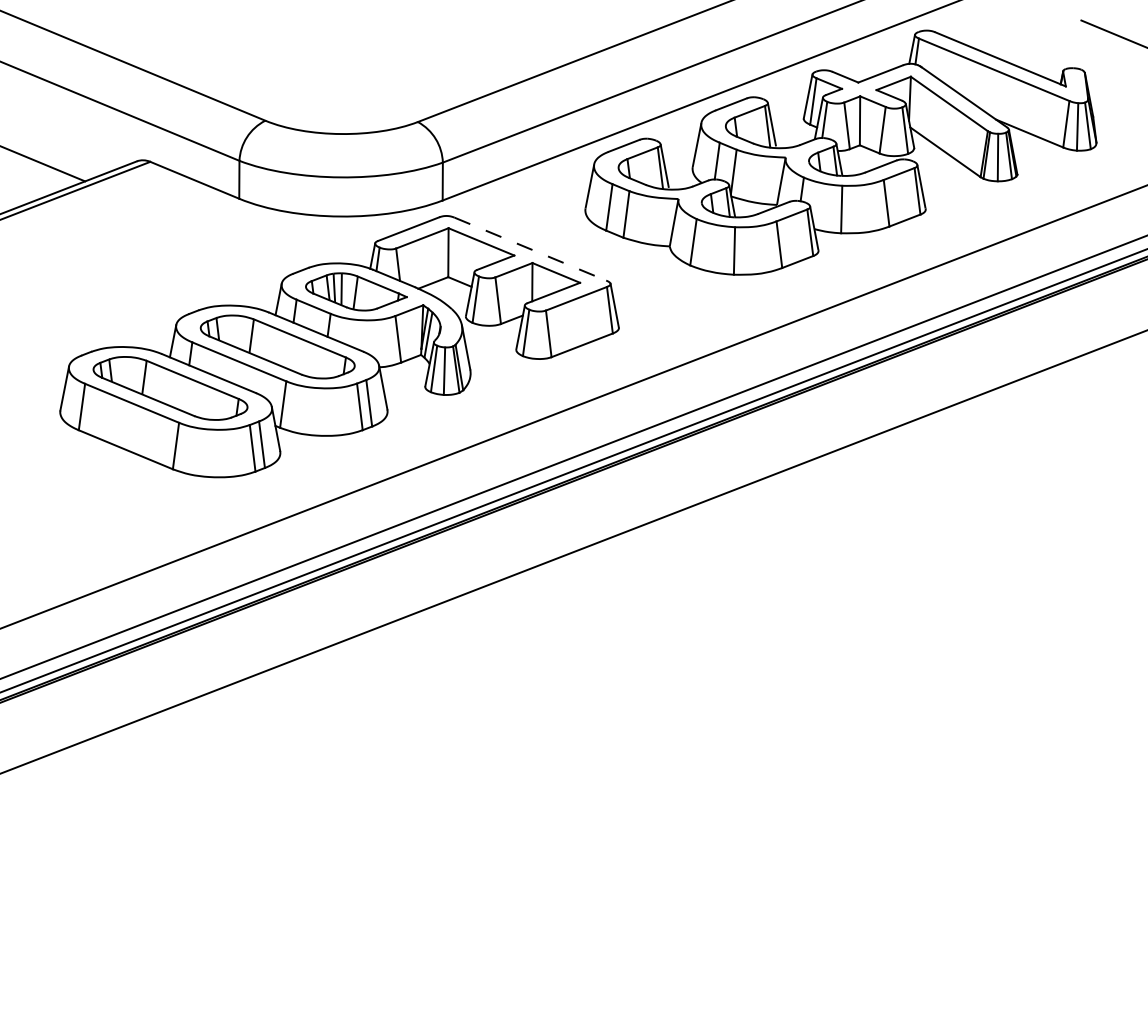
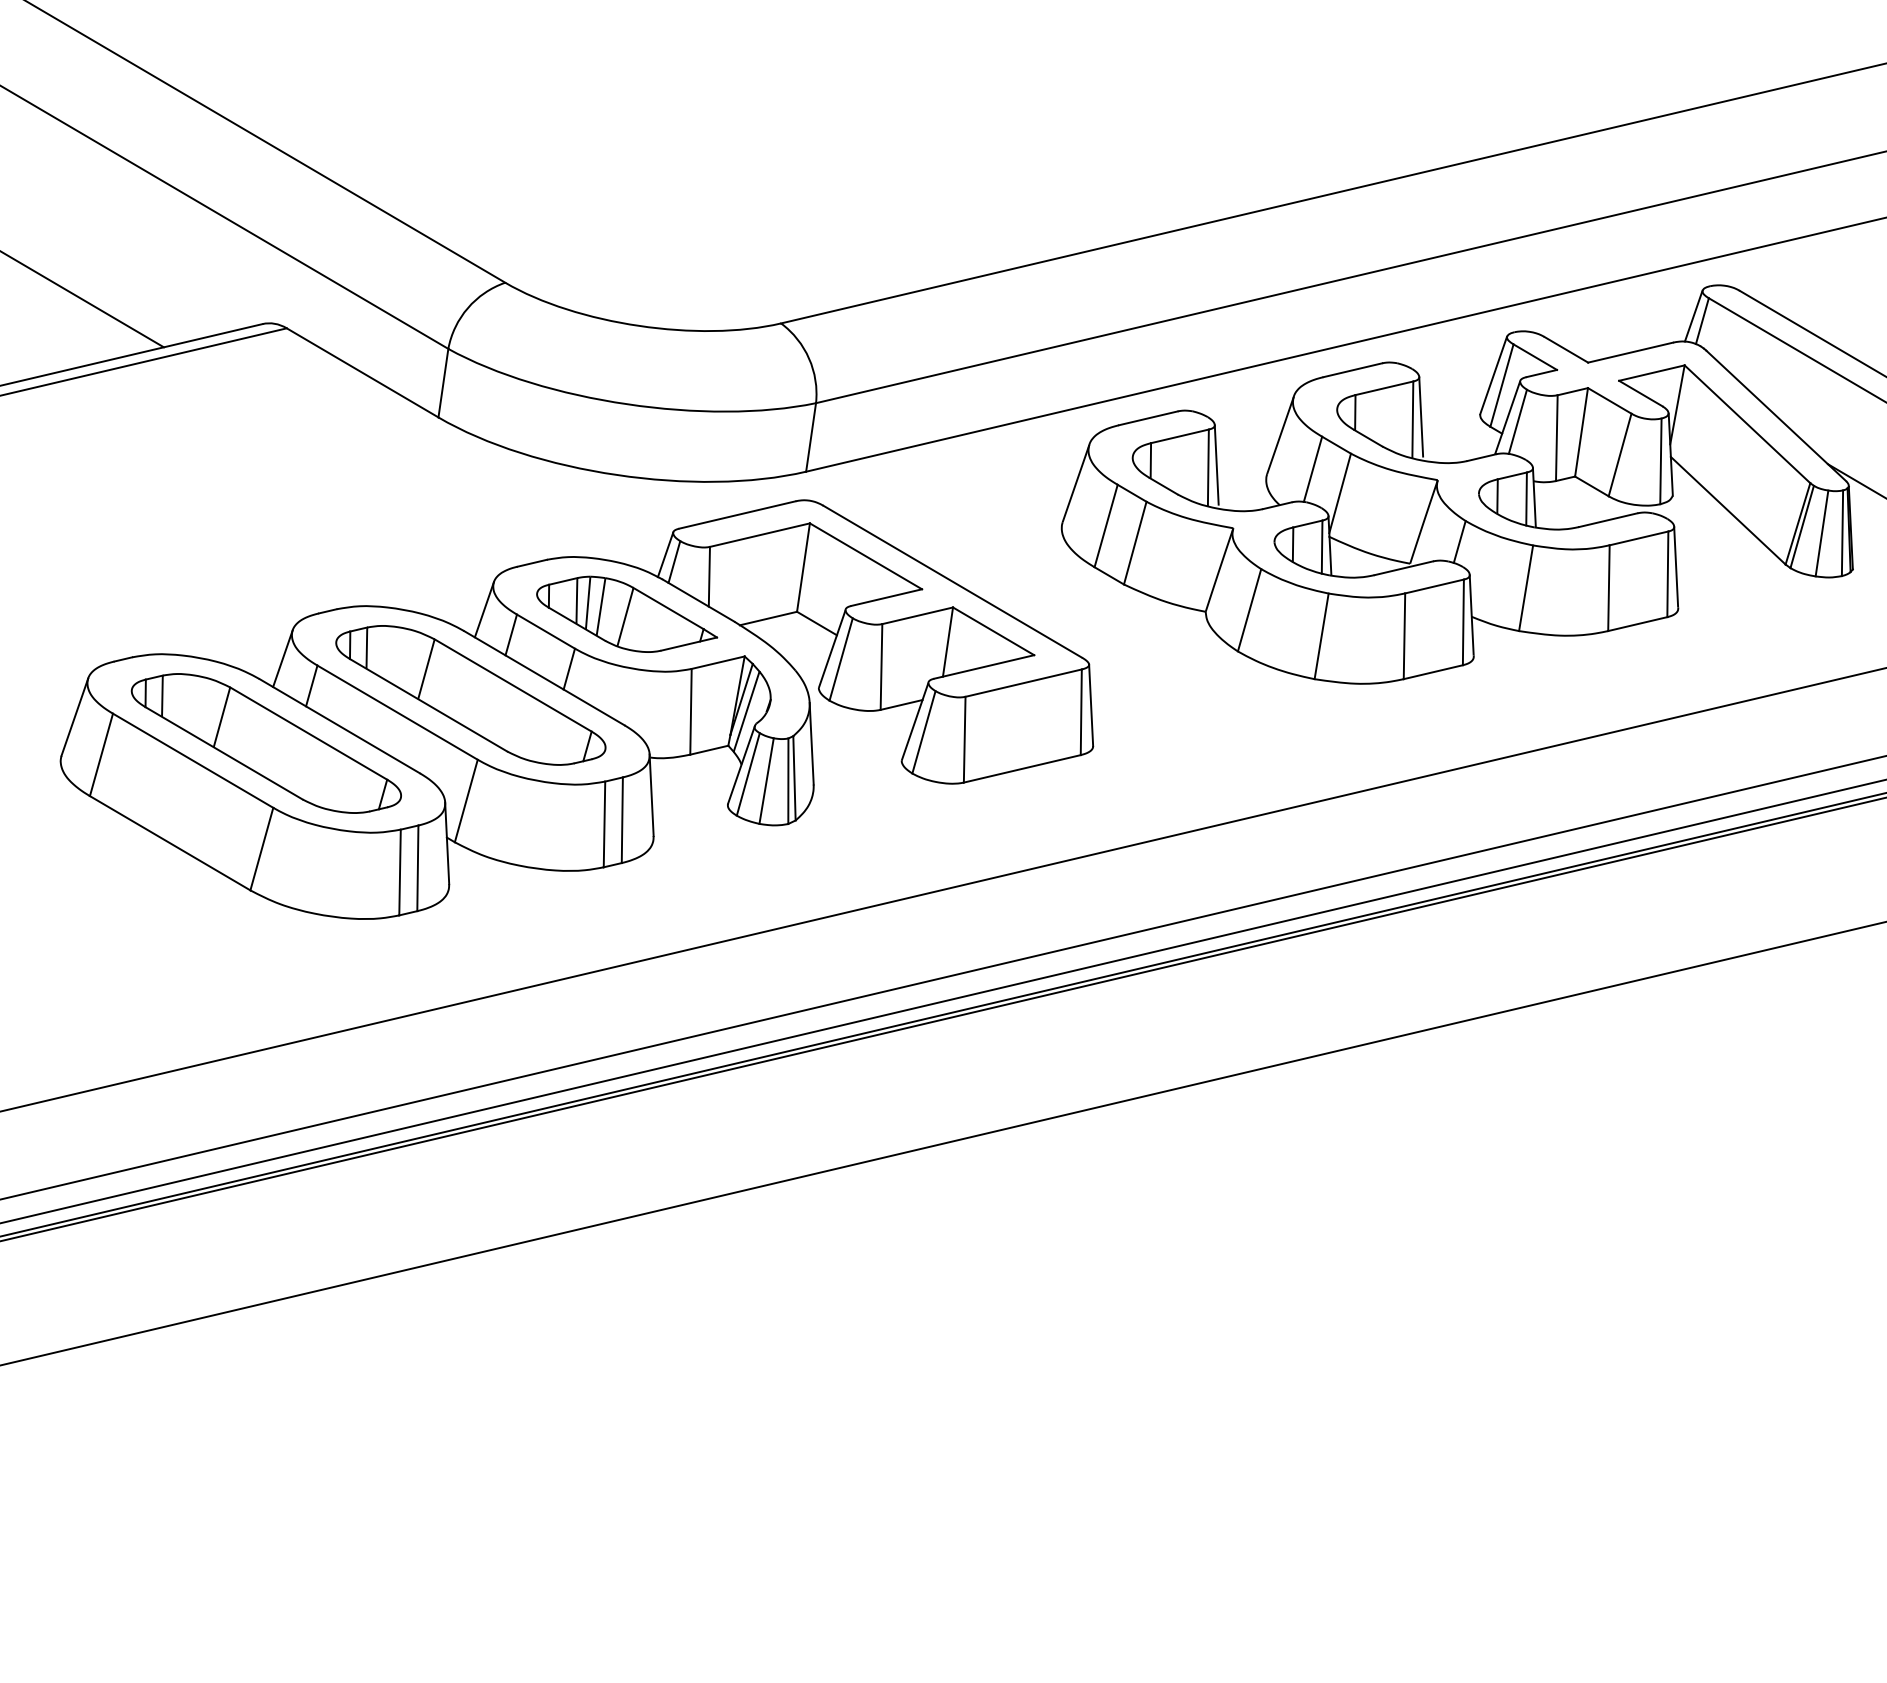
line: (530, 249) -> (952, 582), dashed -> solid

